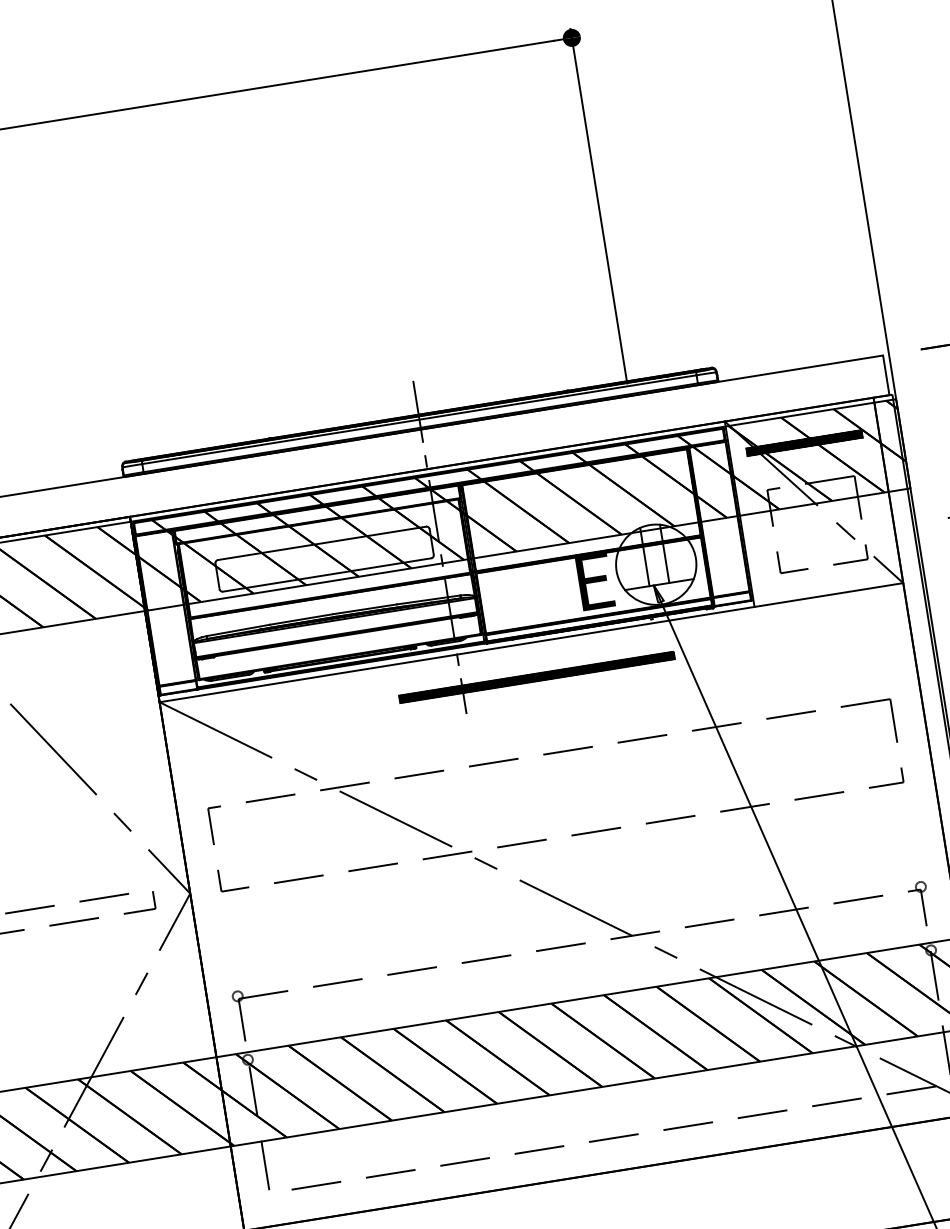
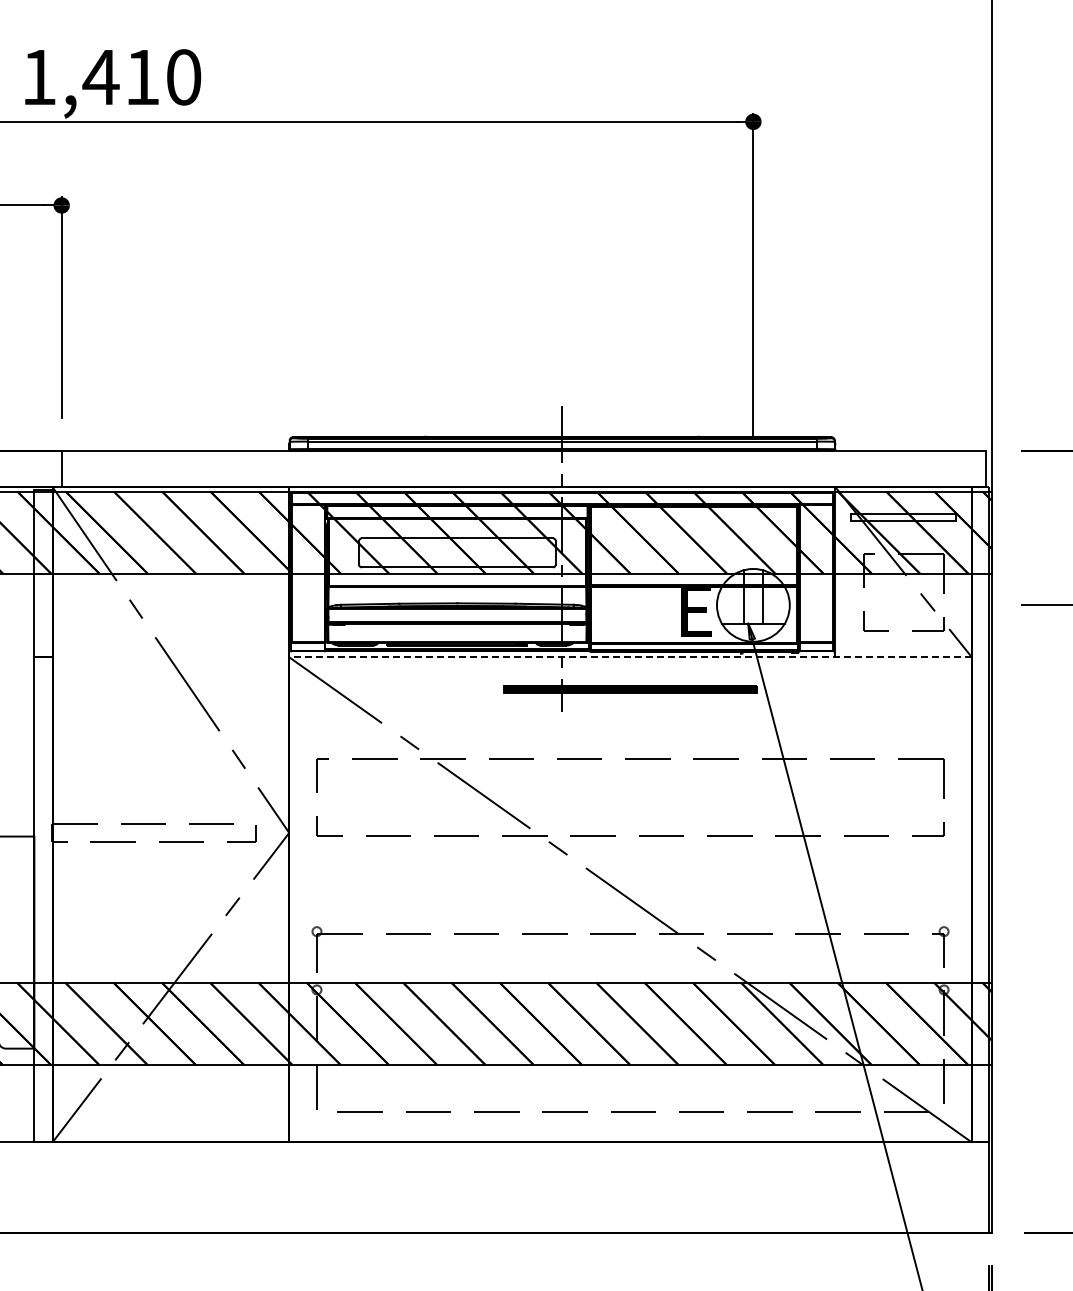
hatch: (804, 442) -> (903, 517), removed
line: (531, 642) -> (630, 657), solid -> dashed

